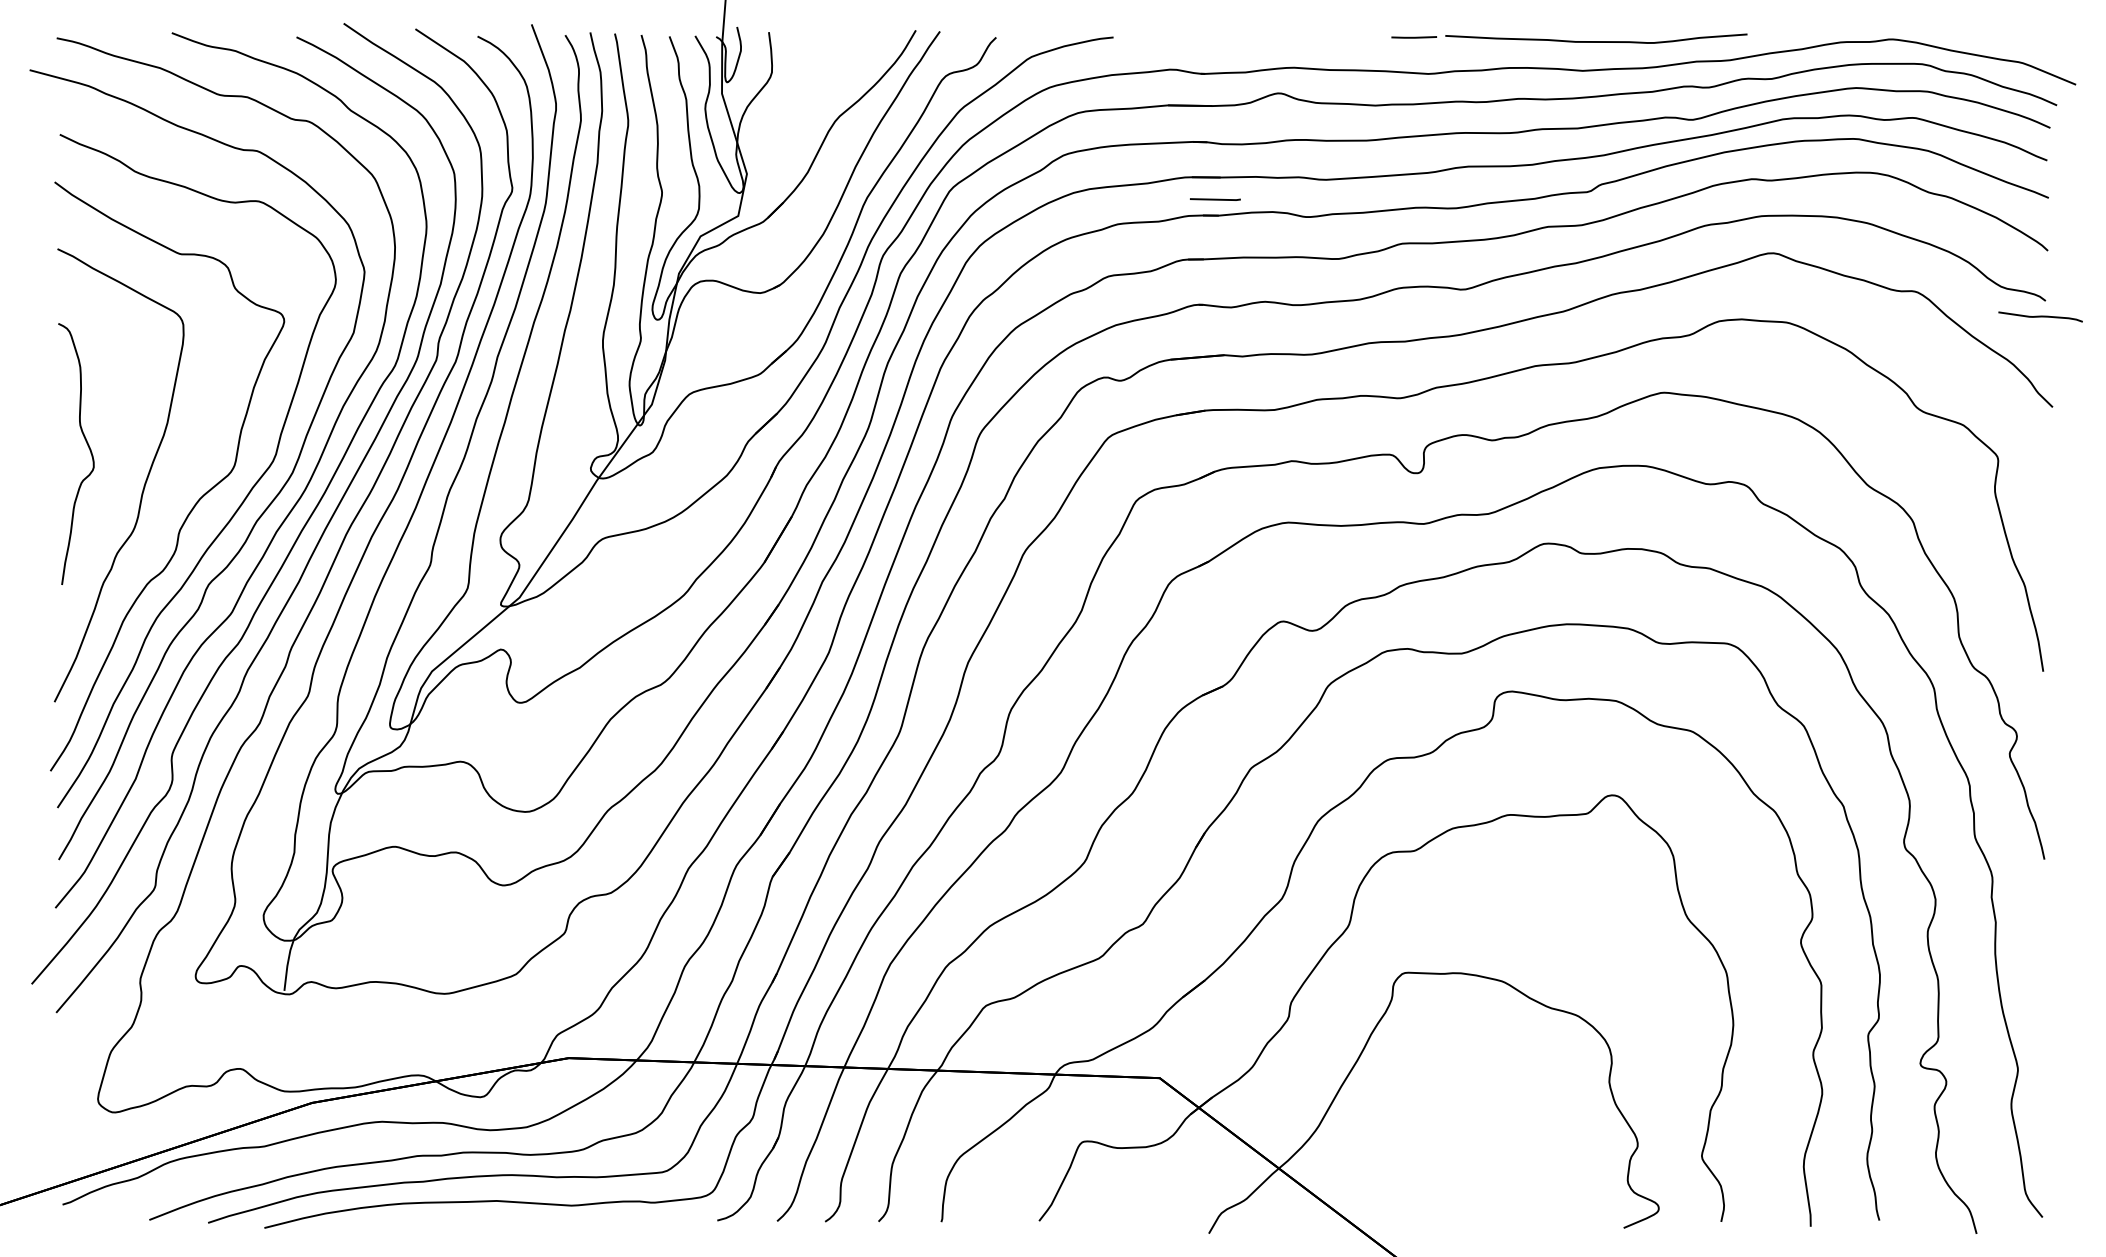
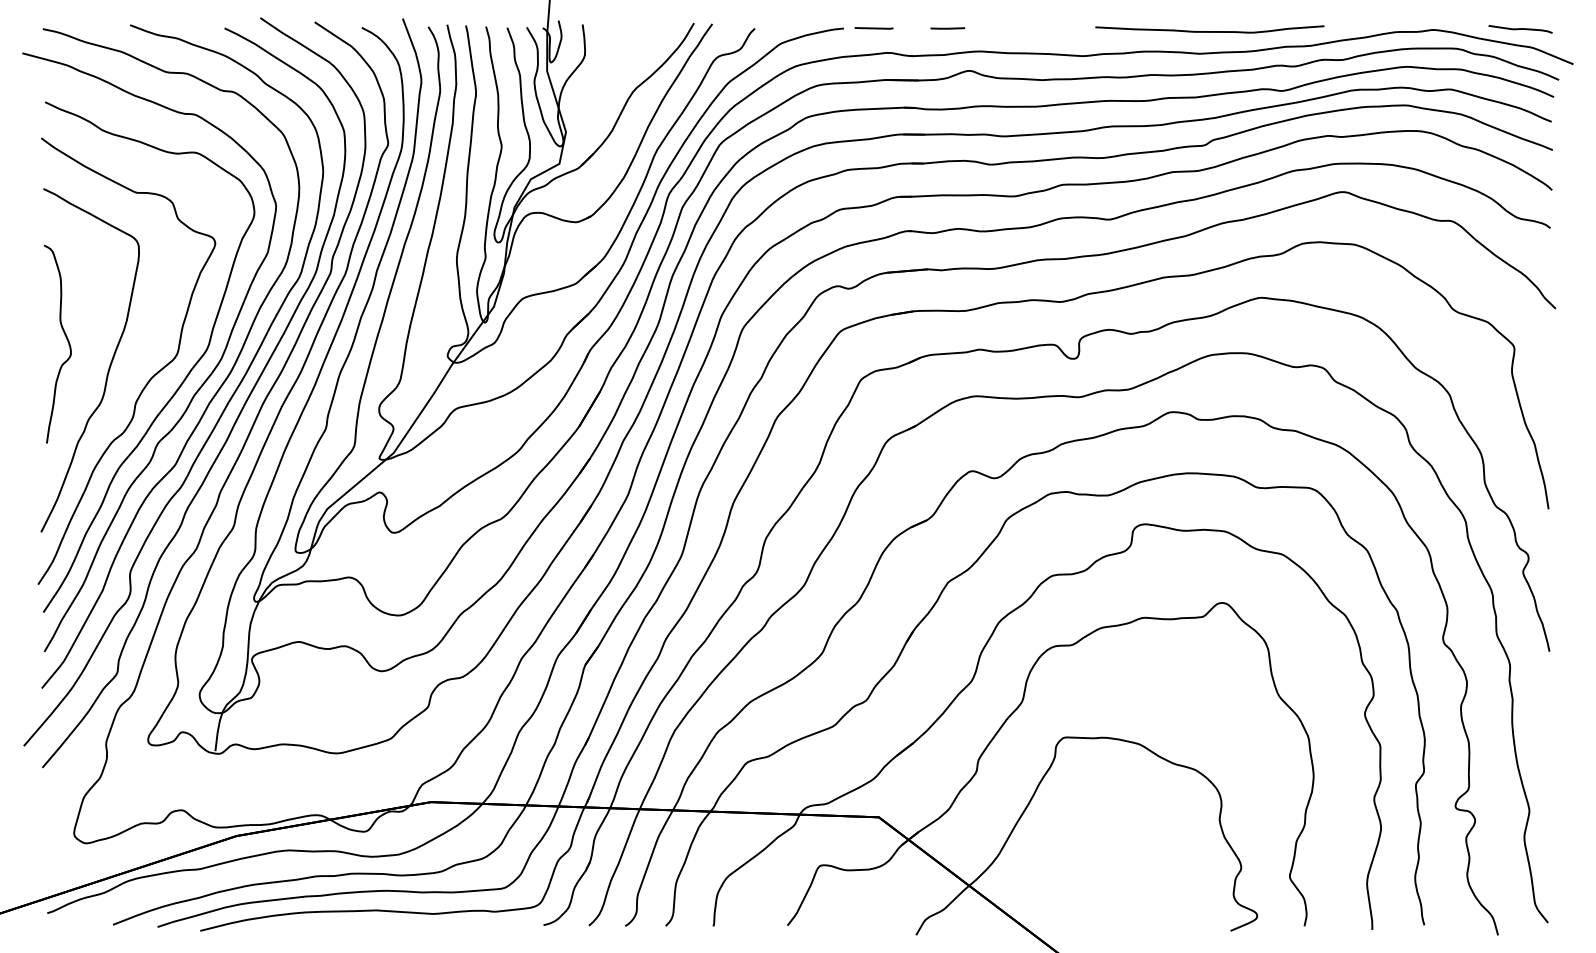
line: (1413, 37) -> (947, 28), moved
line: (1214, 199) -> (873, 28), moved
curve: (2040, 317) -> (1520, 29), moved

